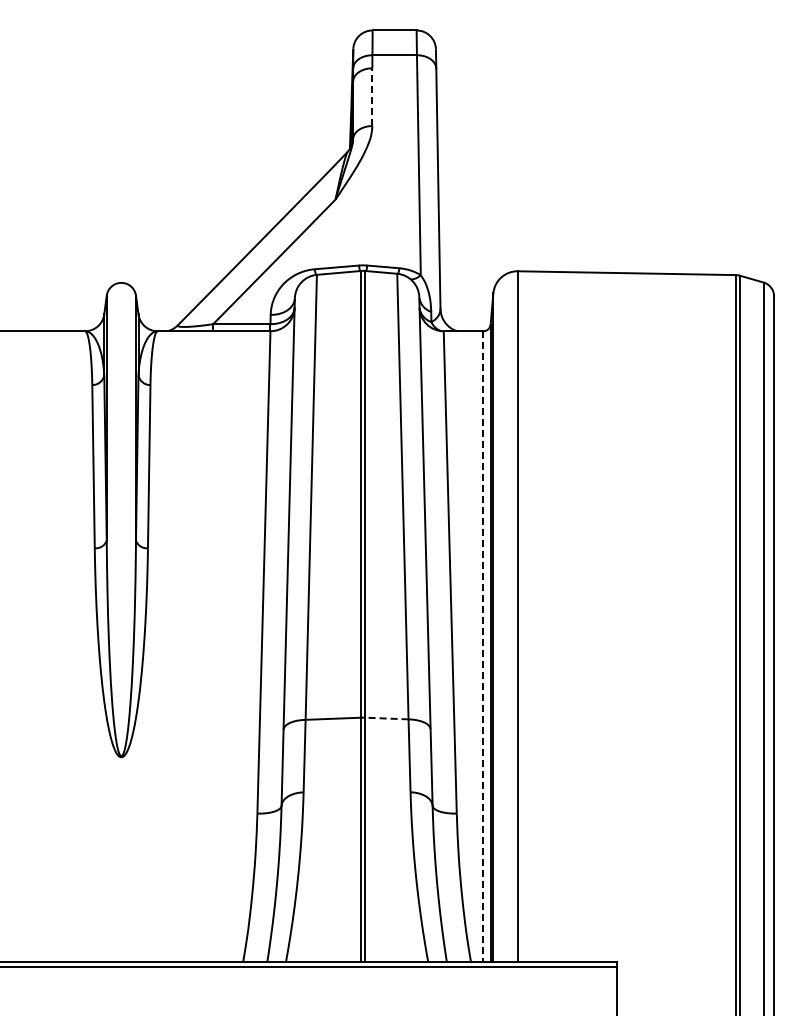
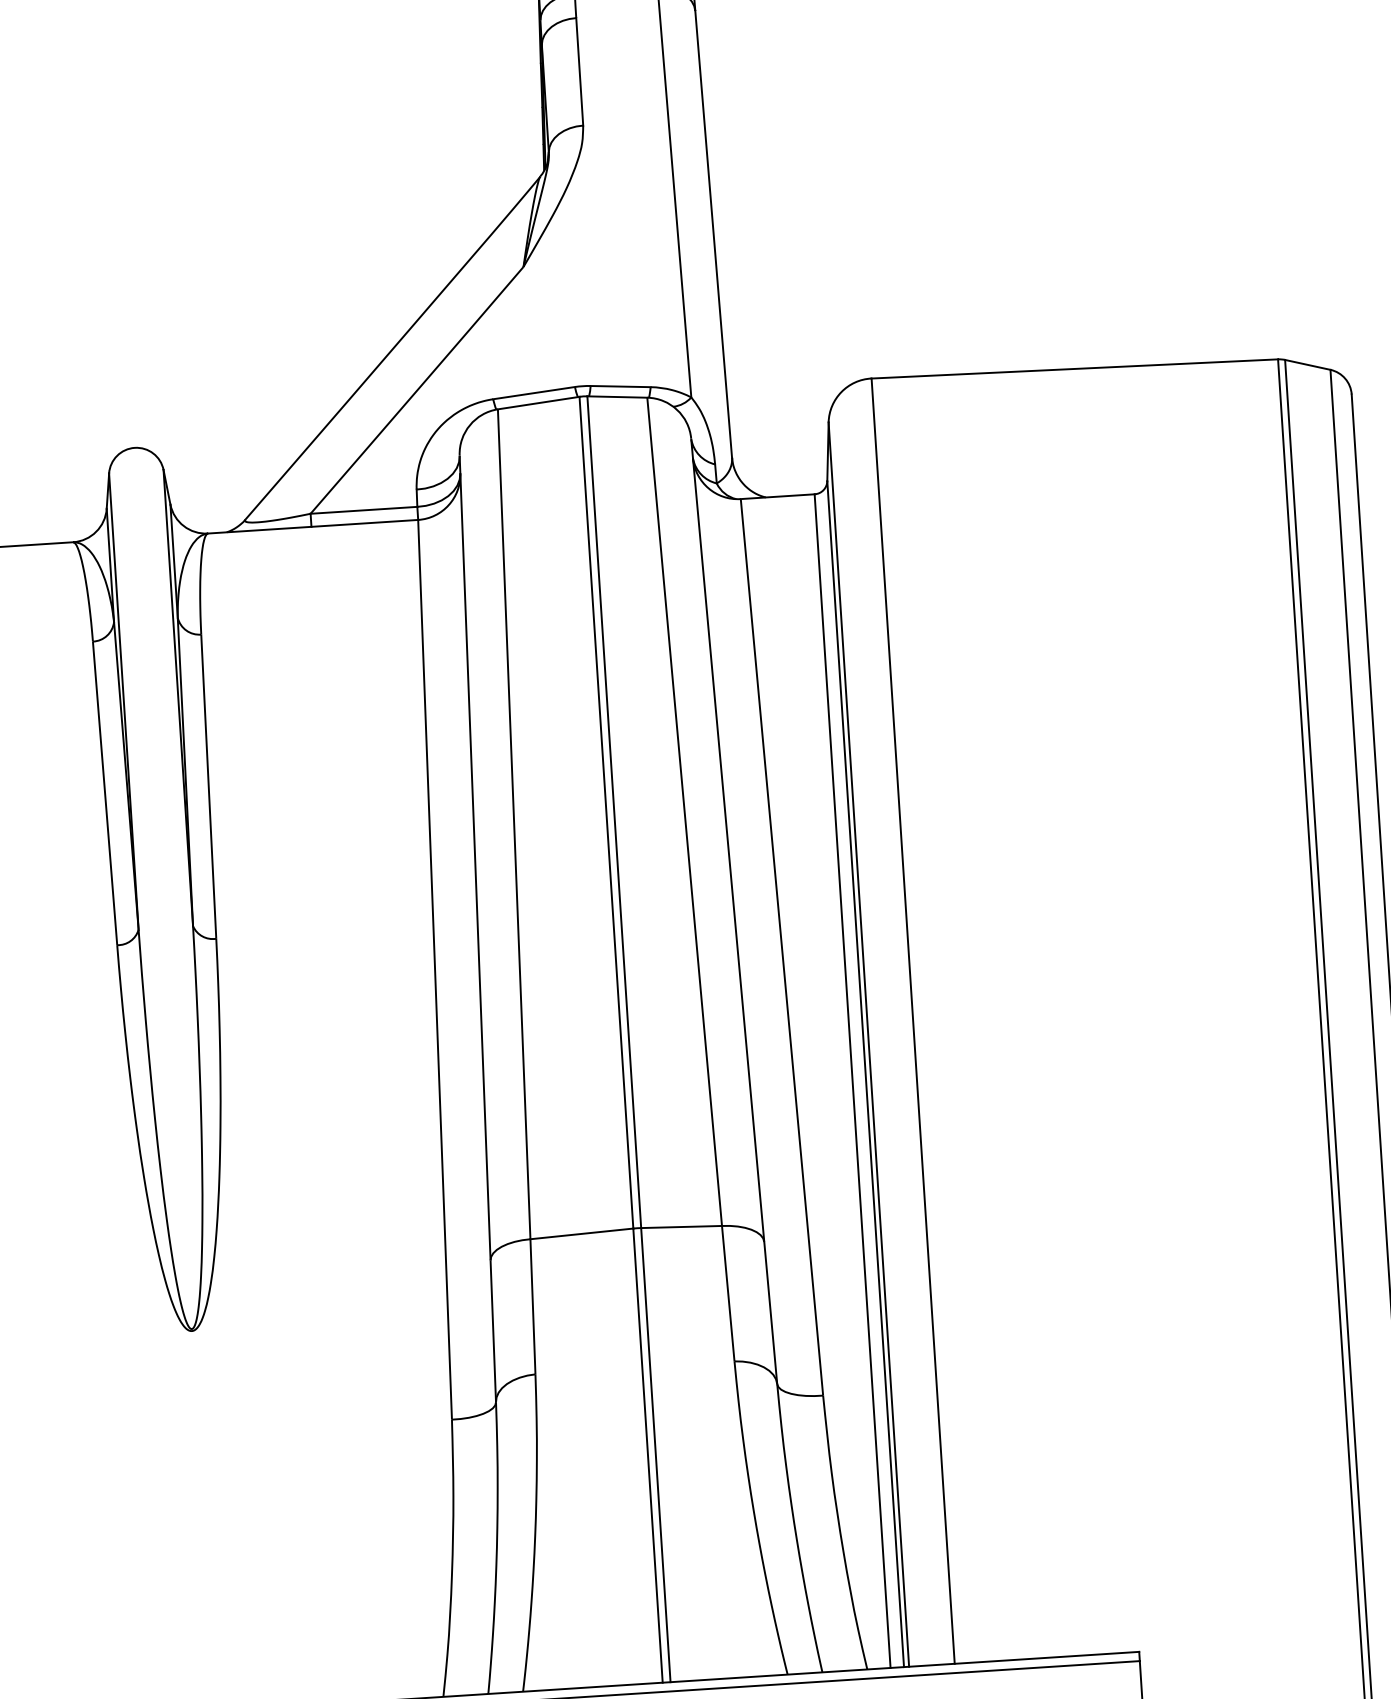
line: (372, 97) -> (580, 72), dashed -> solid
line: (483, 646) -> (852, 1081), dashed -> solid
line: (386, 718) -> (680, 1226), dashed -> solid

